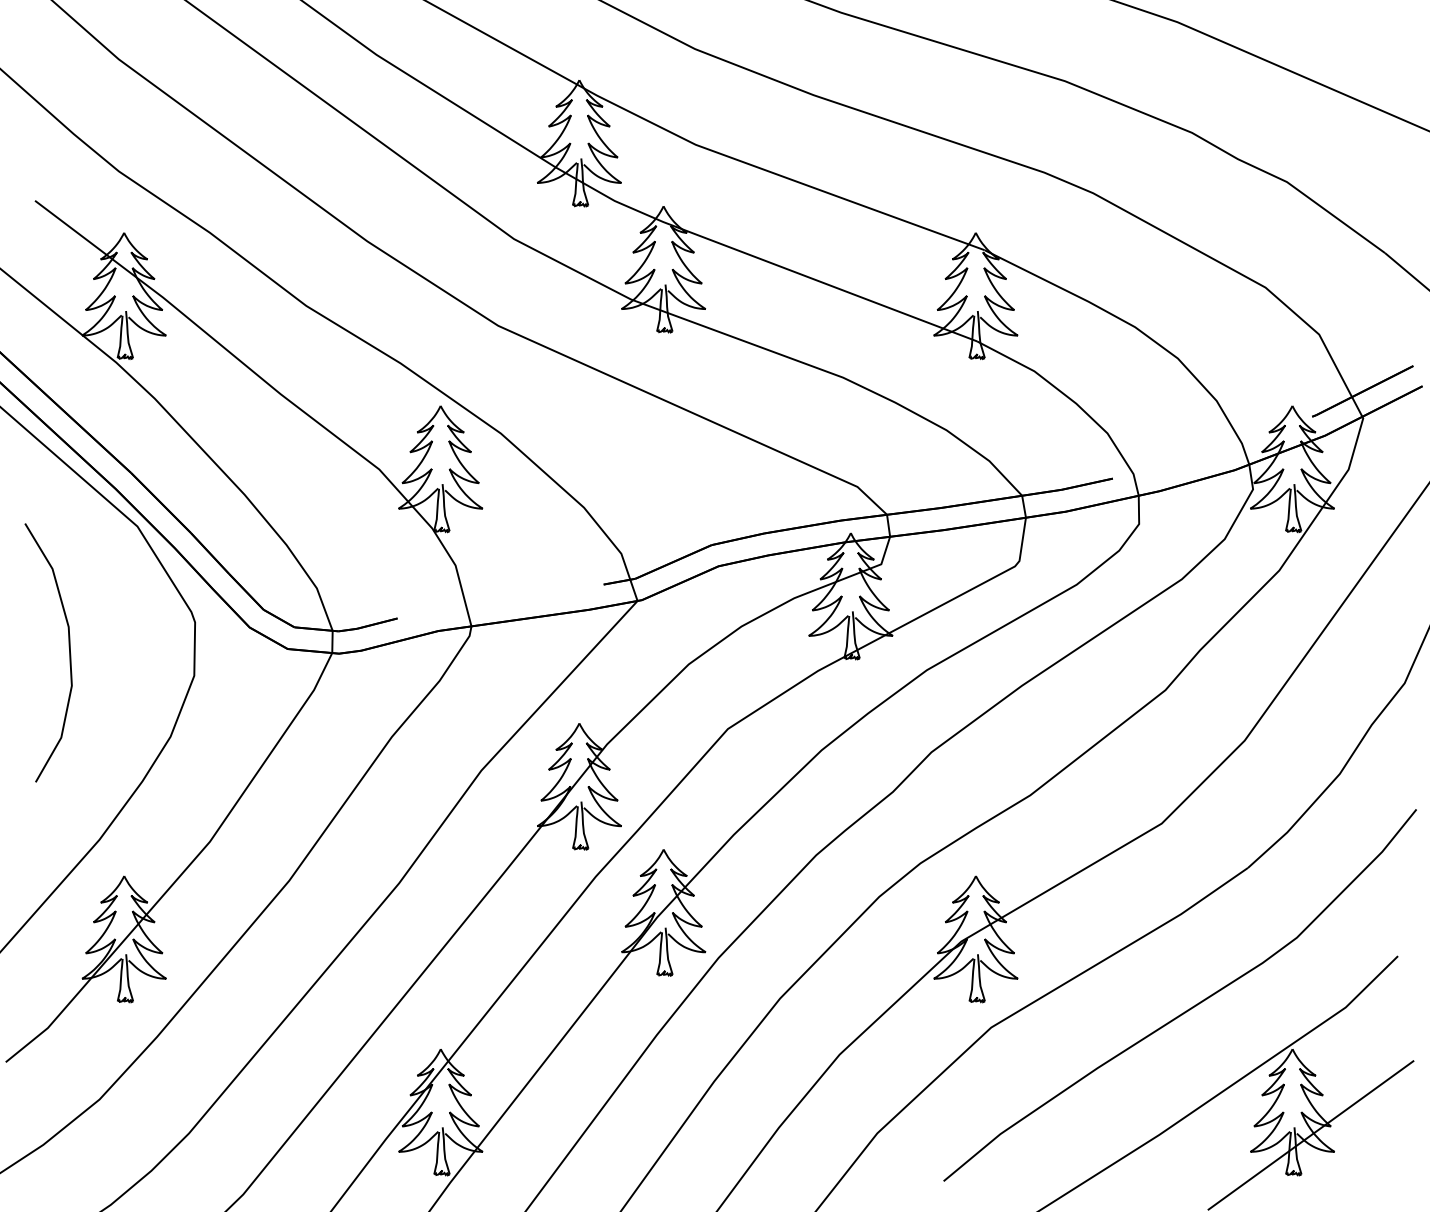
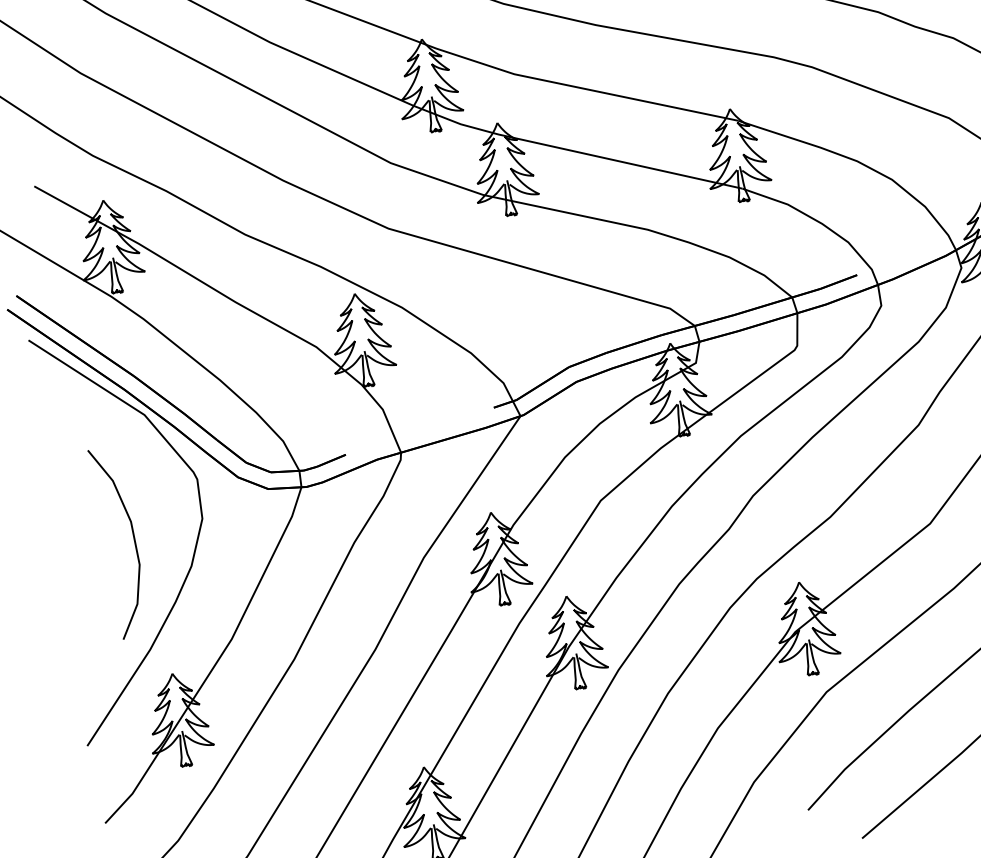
curve: (68, 647) -> (133, 536), moved

